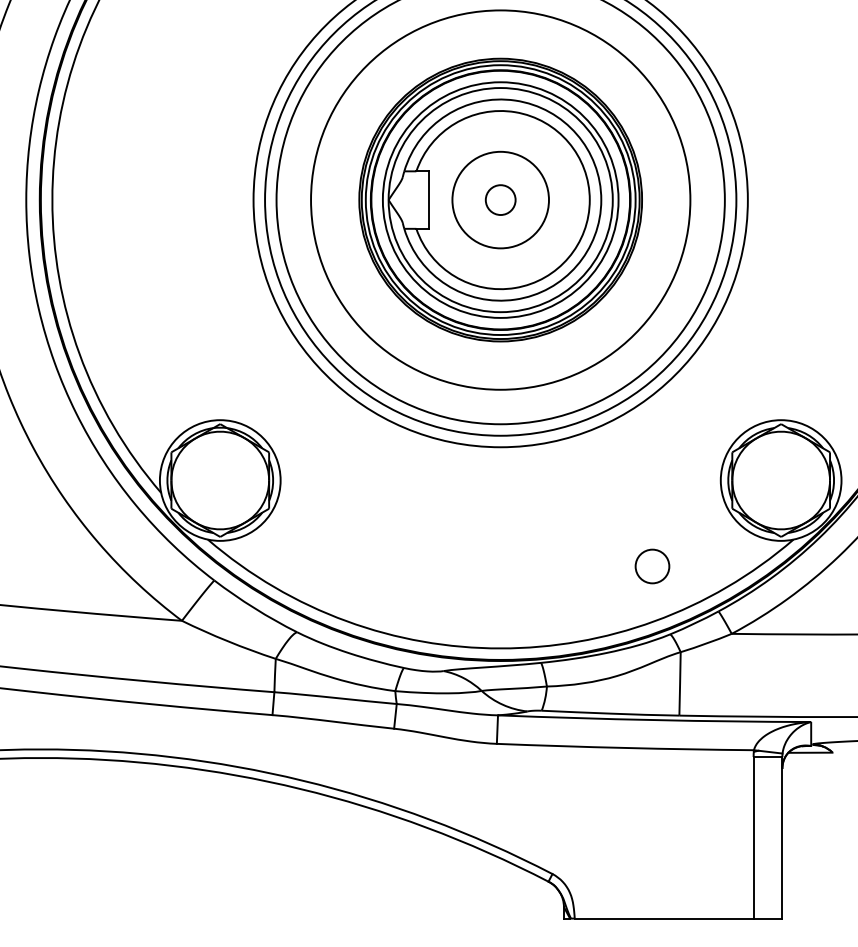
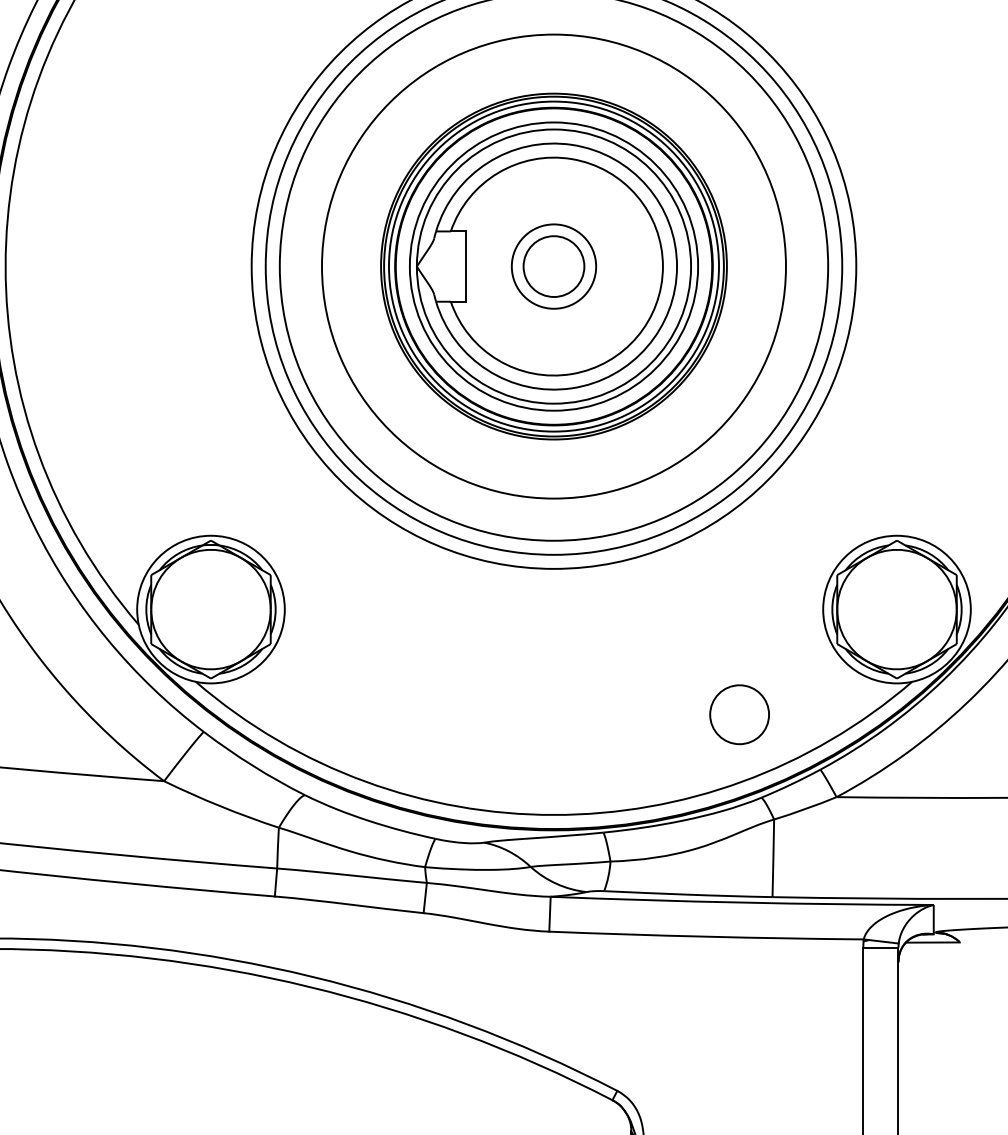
circle: (500, 199) -> (553, 265), size x0.71
circle: (500, 199) -> (553, 265), size x1.67
circle: (652, 566) -> (739, 714), size x1.43

